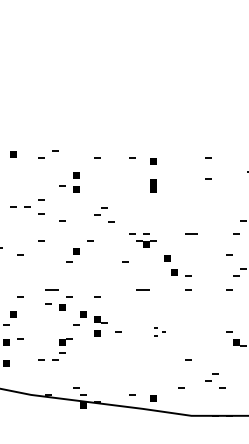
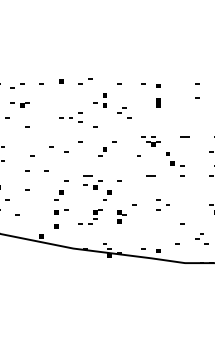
part: (104, 215) -> (124, 112), moved
part: (100, 325) -> (121, 216), moved
part: (159, 331) -> (162, 204), size x1.67

